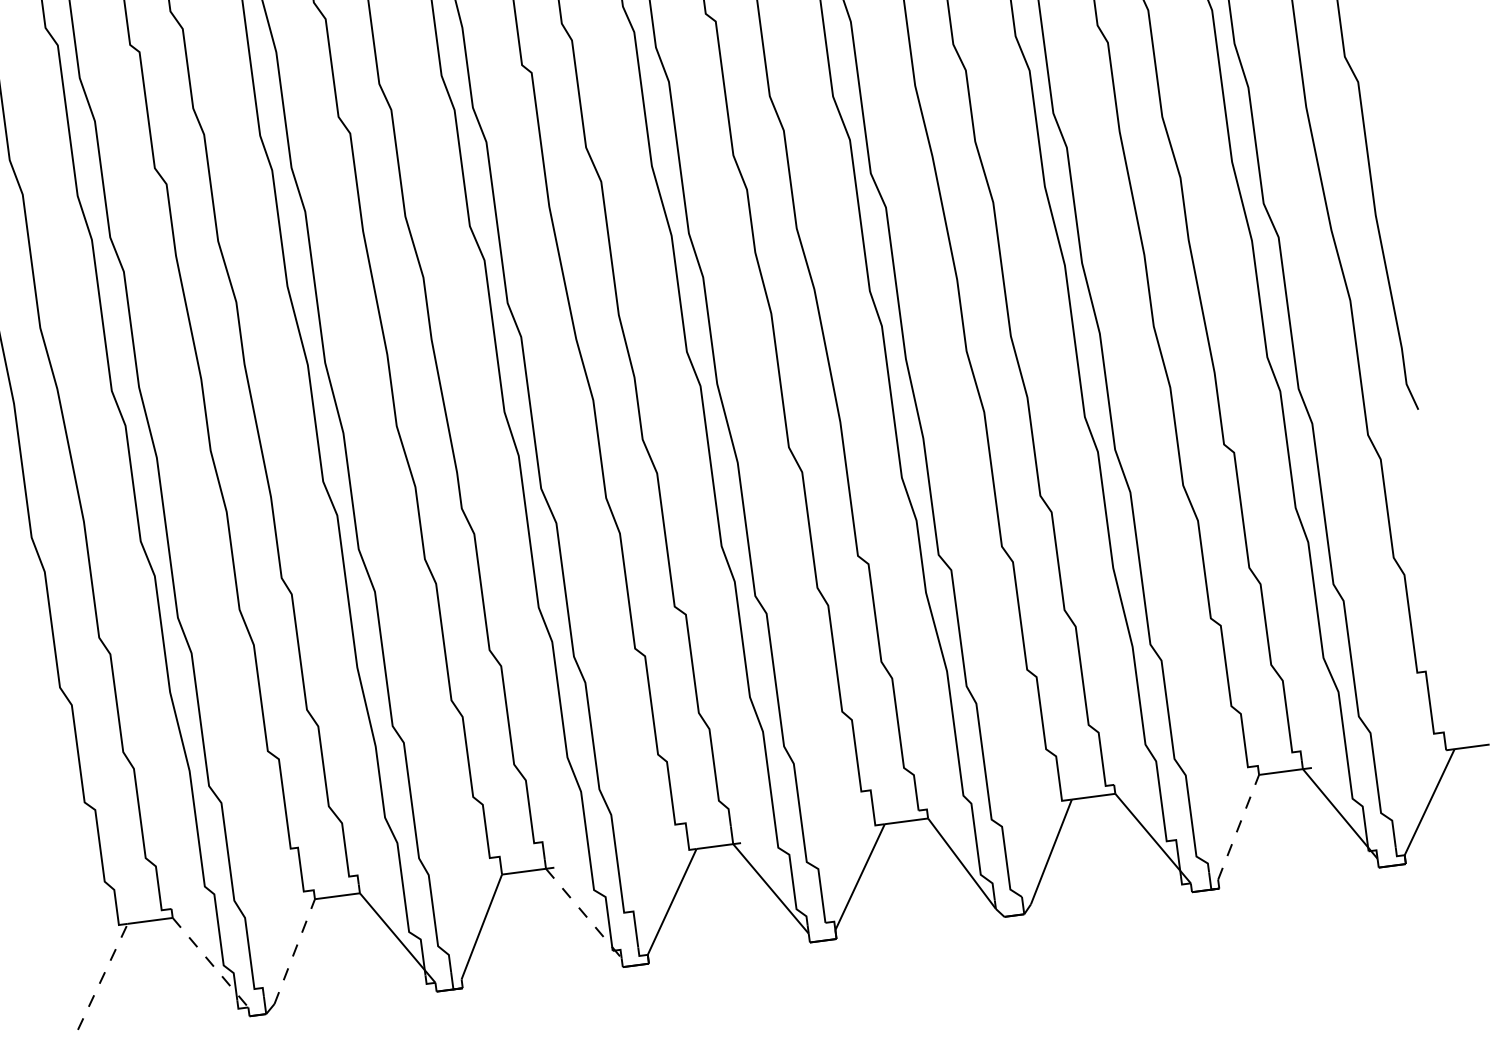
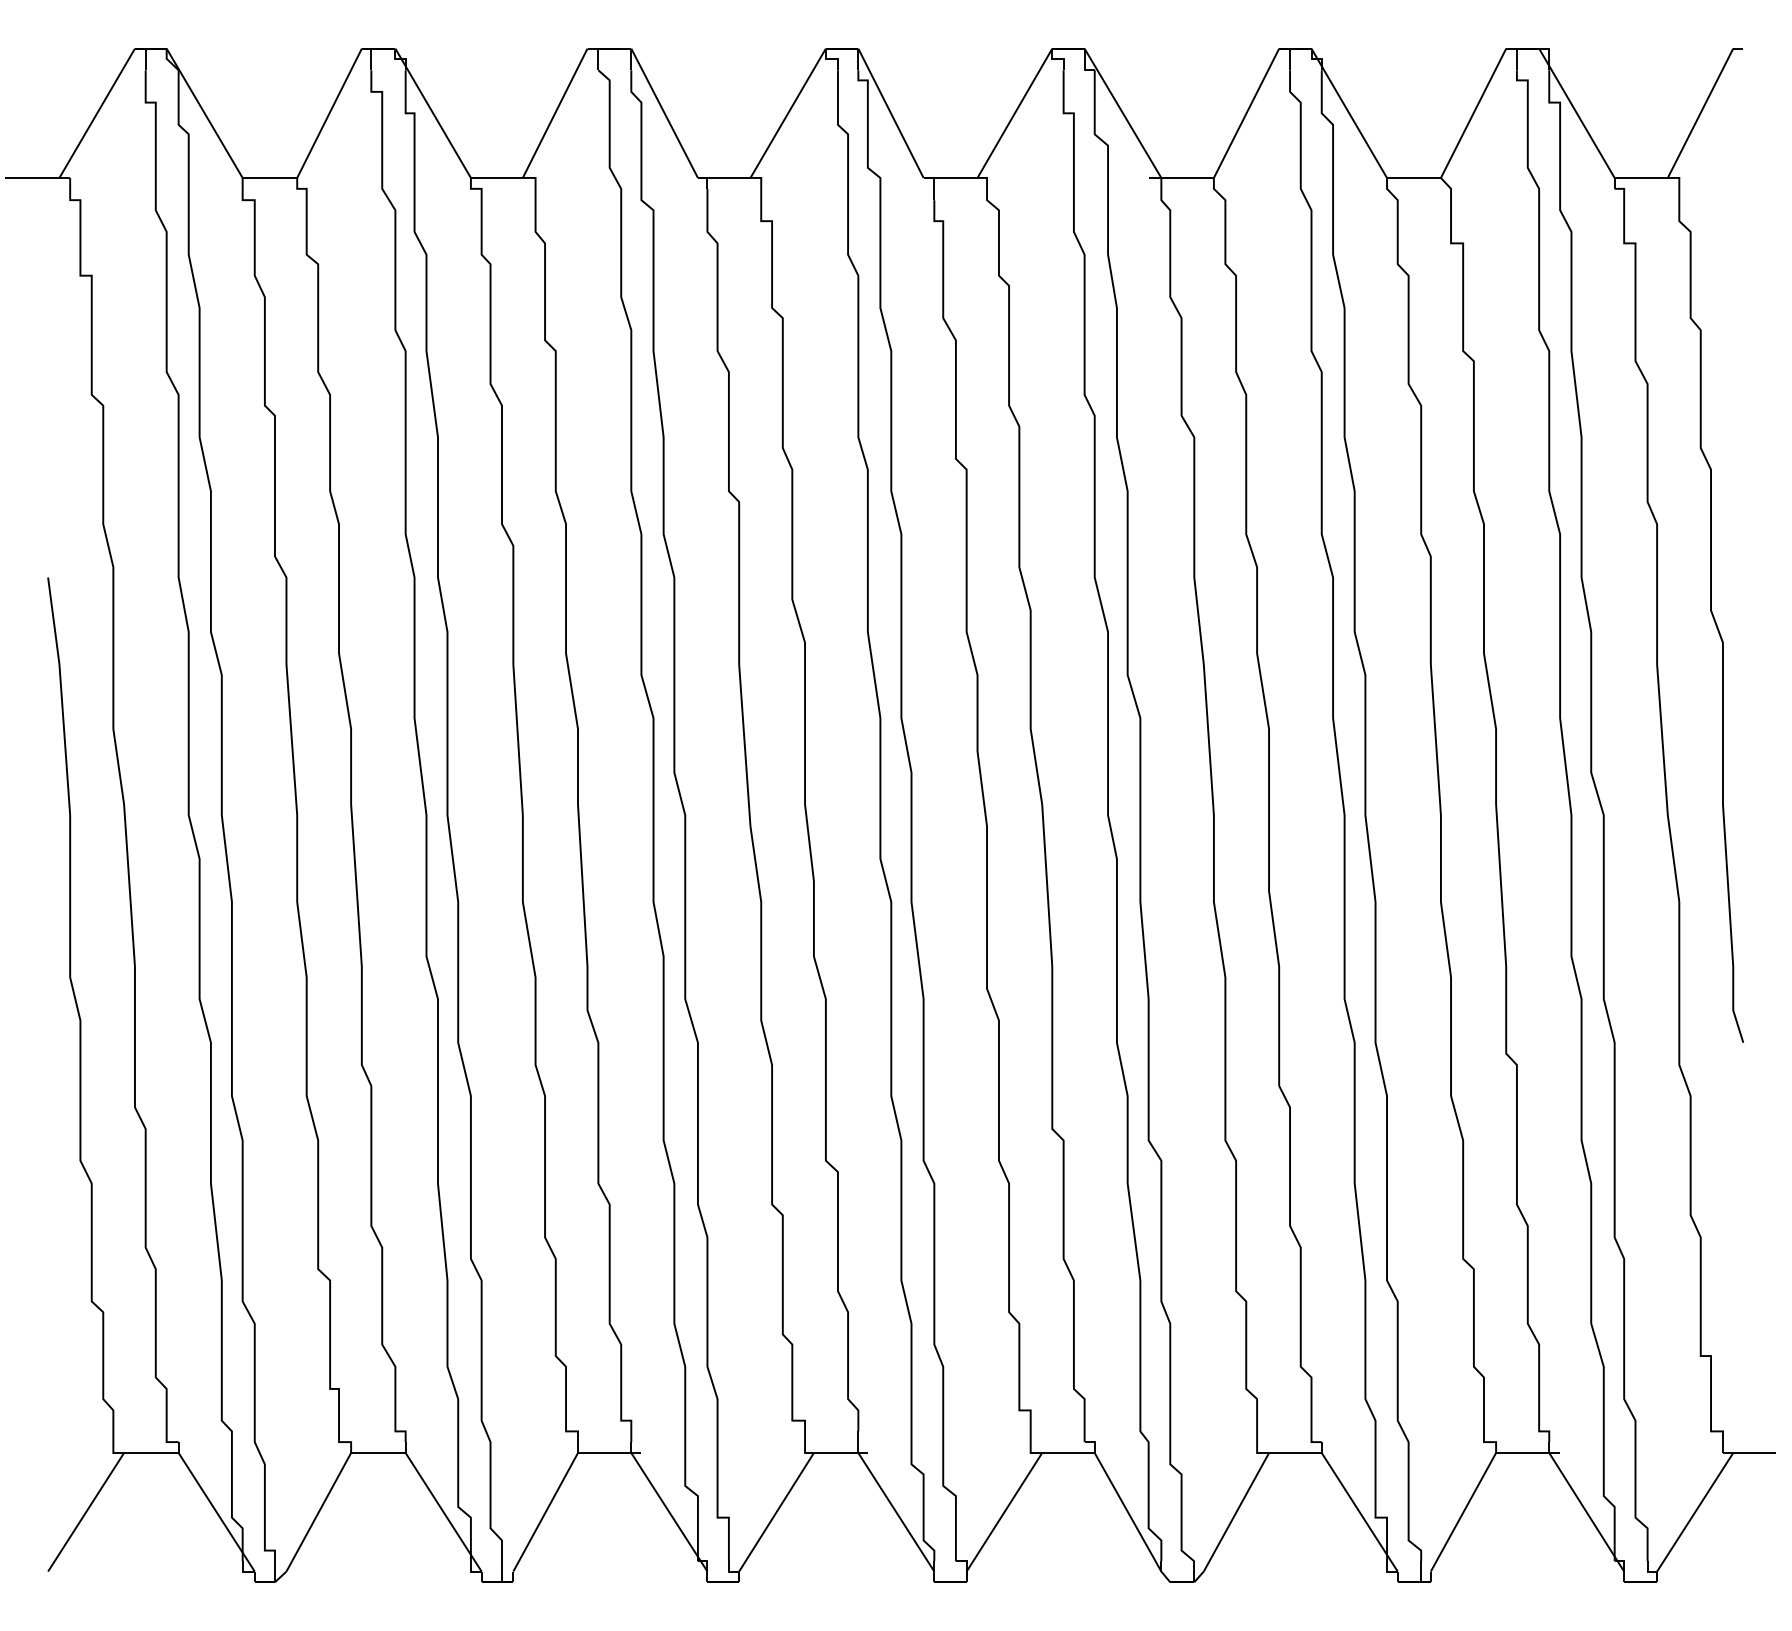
line: (1238, 827) -> (1463, 1512), dashed -> solid
line: (583, 913) -> (669, 1512), dashed -> solid
line: (294, 951) -> (318, 1512), dashed -> solid
line: (210, 962) -> (216, 1512), dashed -> solid
line: (103, 976) -> (86, 1511), dashed -> solid

